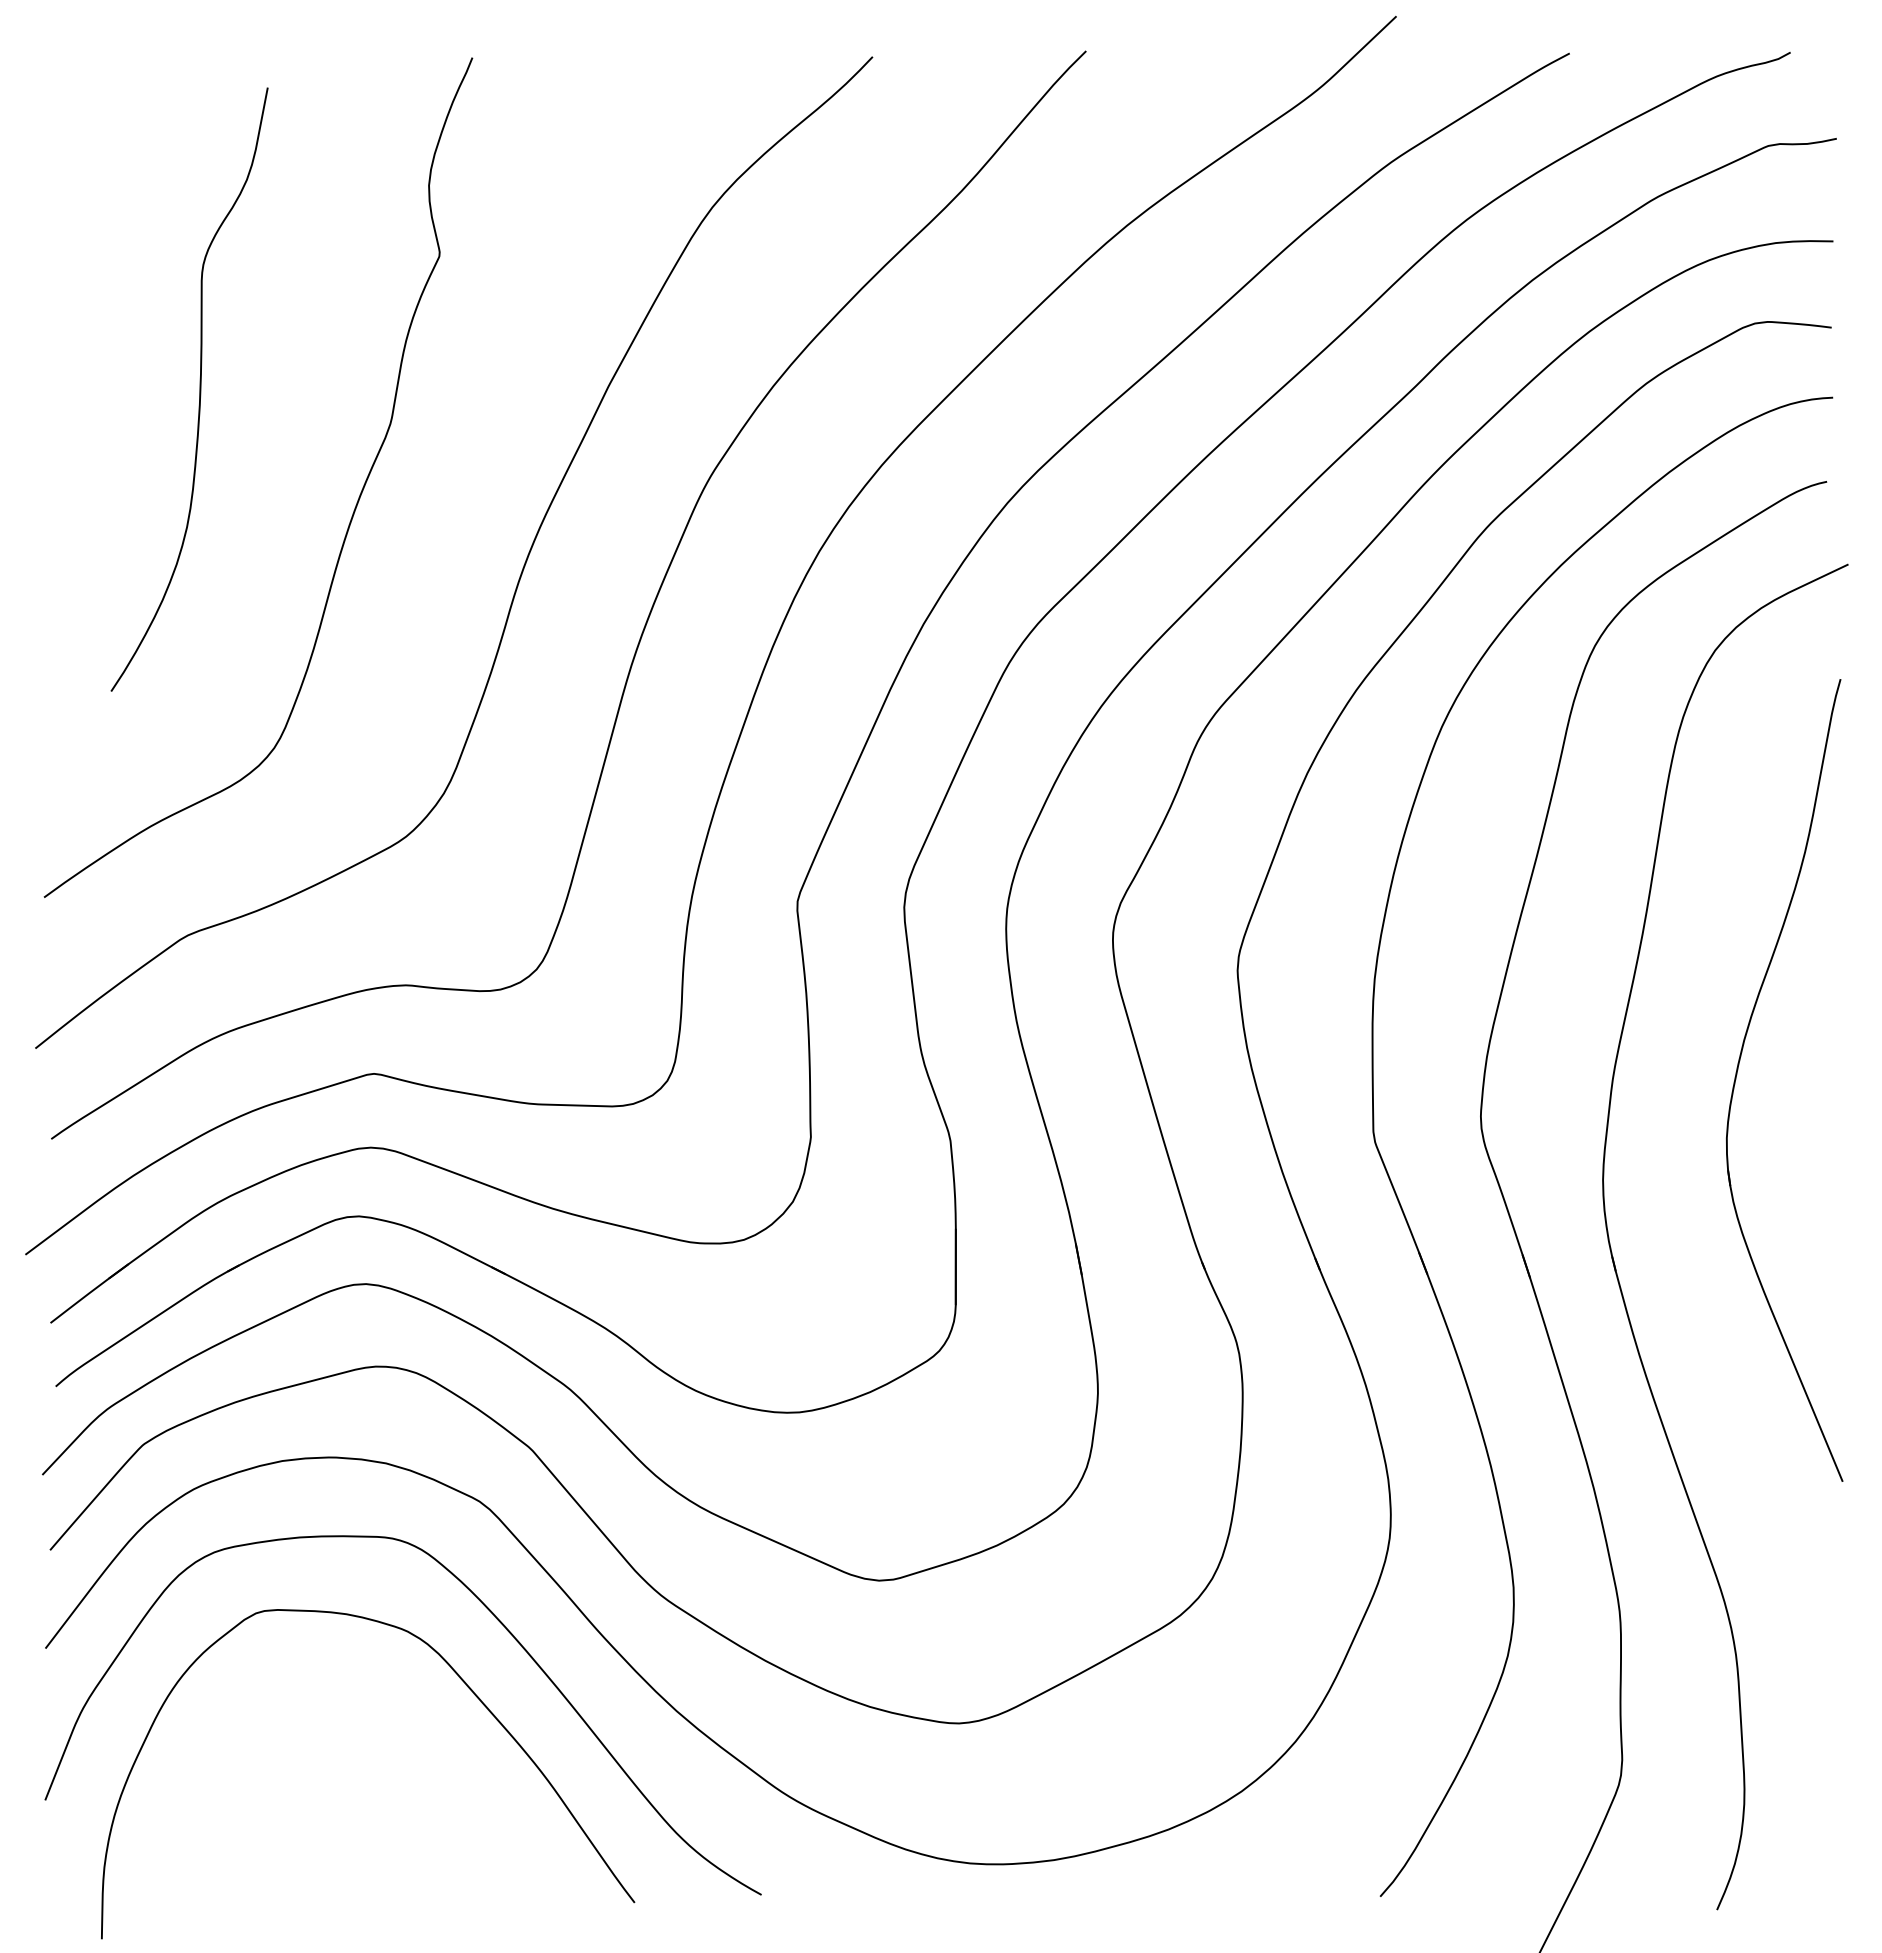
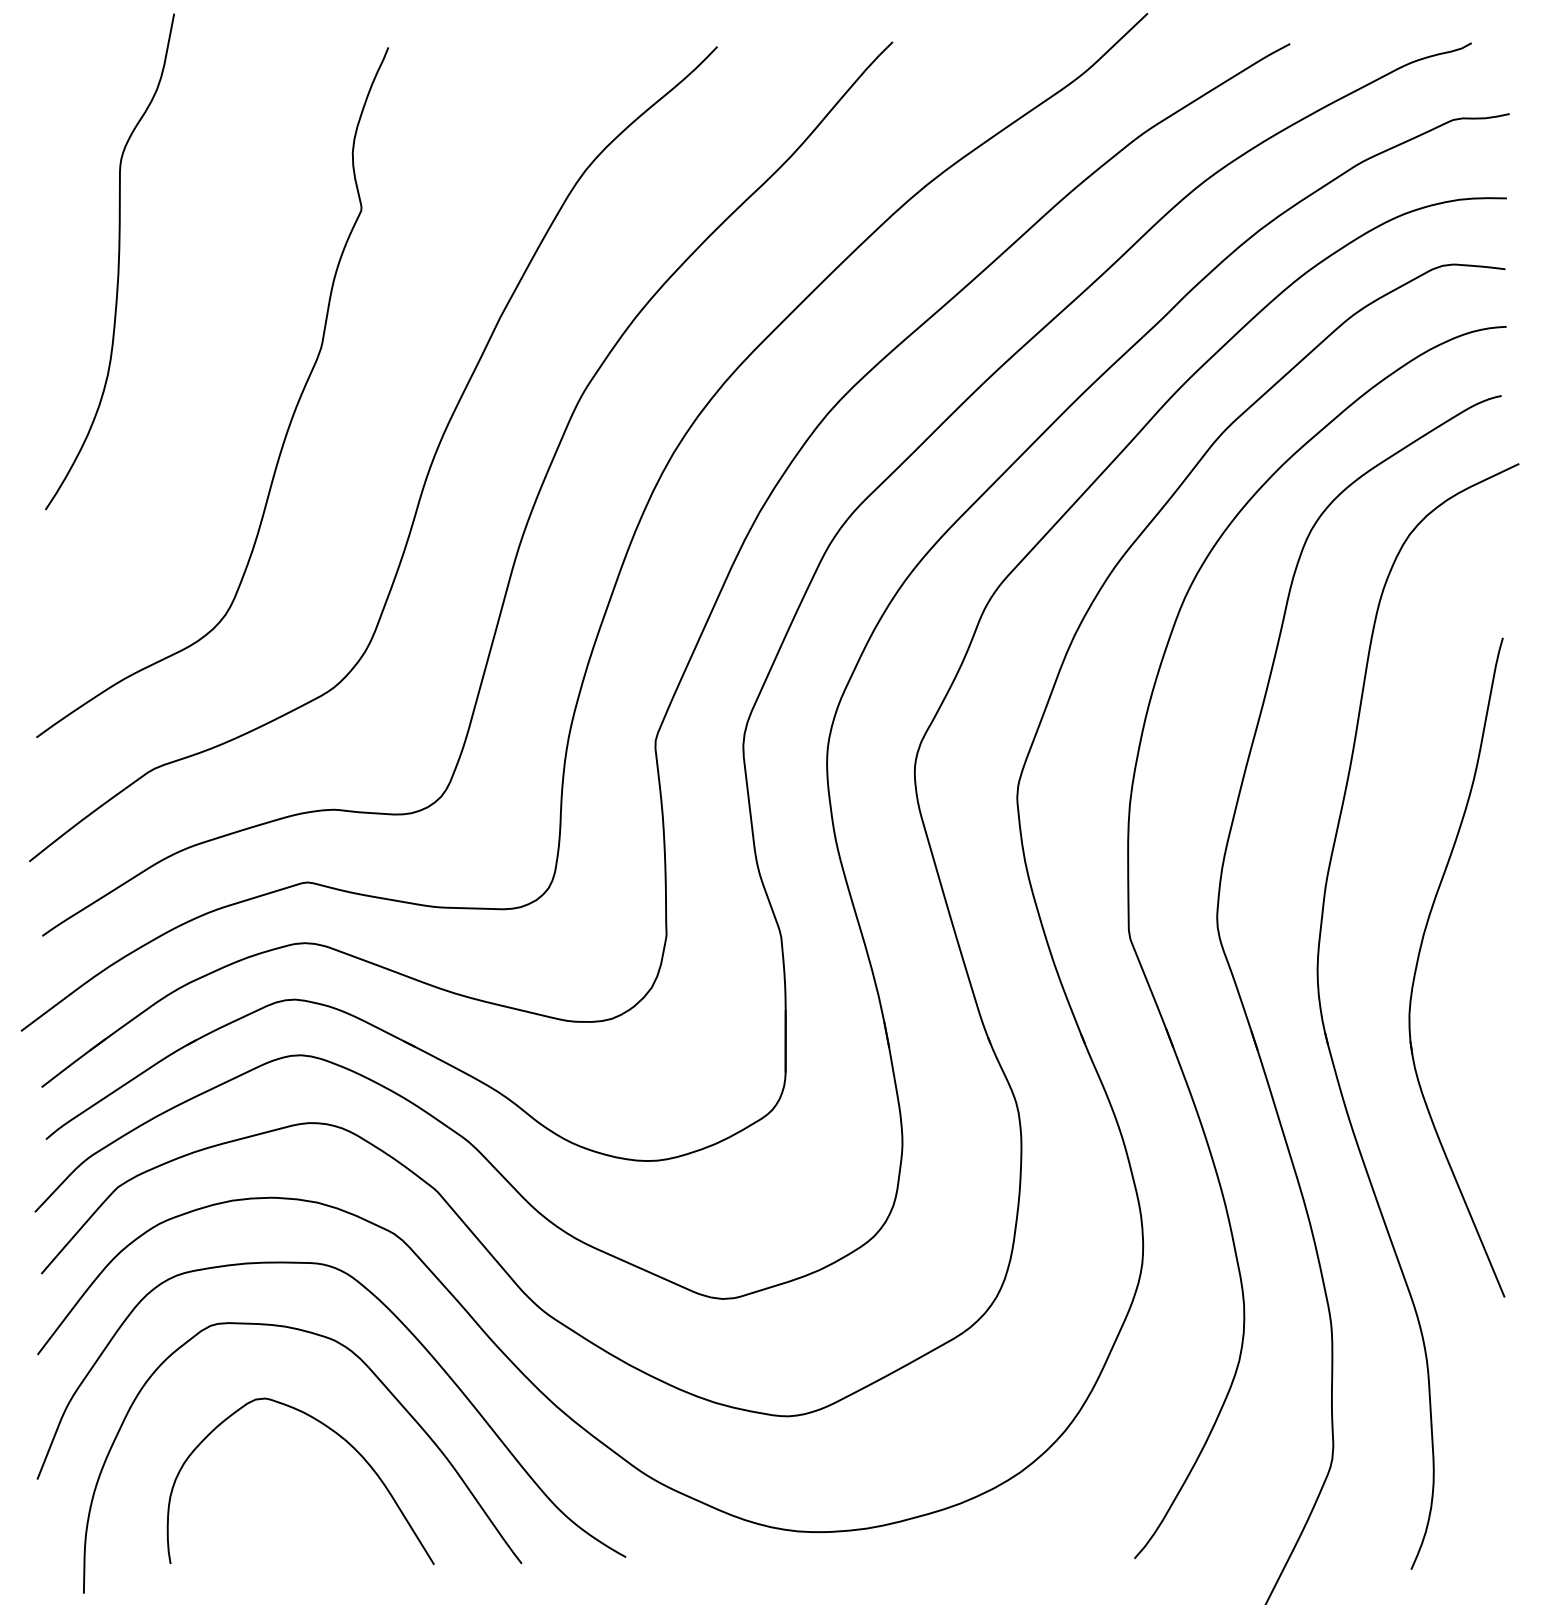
curve: (199, 389) -> (118, 261), moved
part: (1738, 1070) -> (1419, 959), moved
curve: (410, 1746) -> (337, 1435), added

